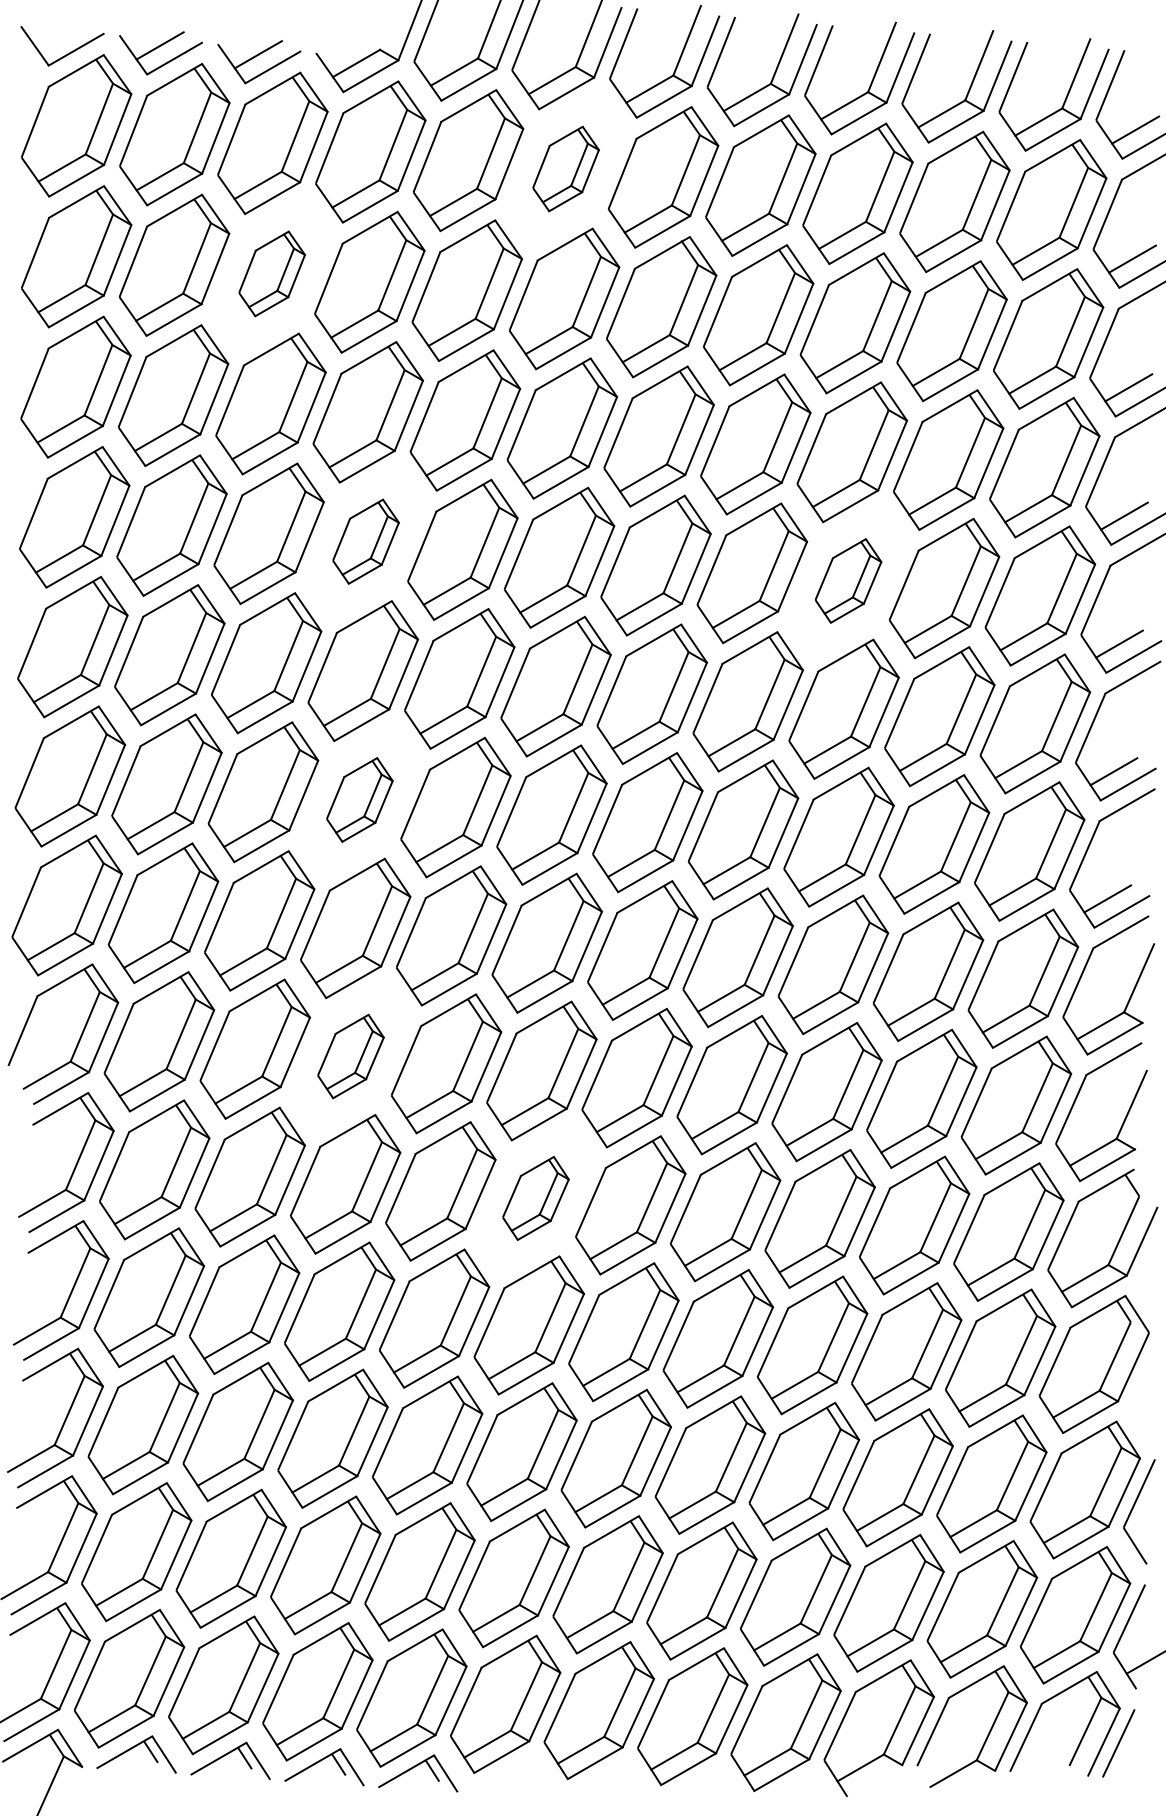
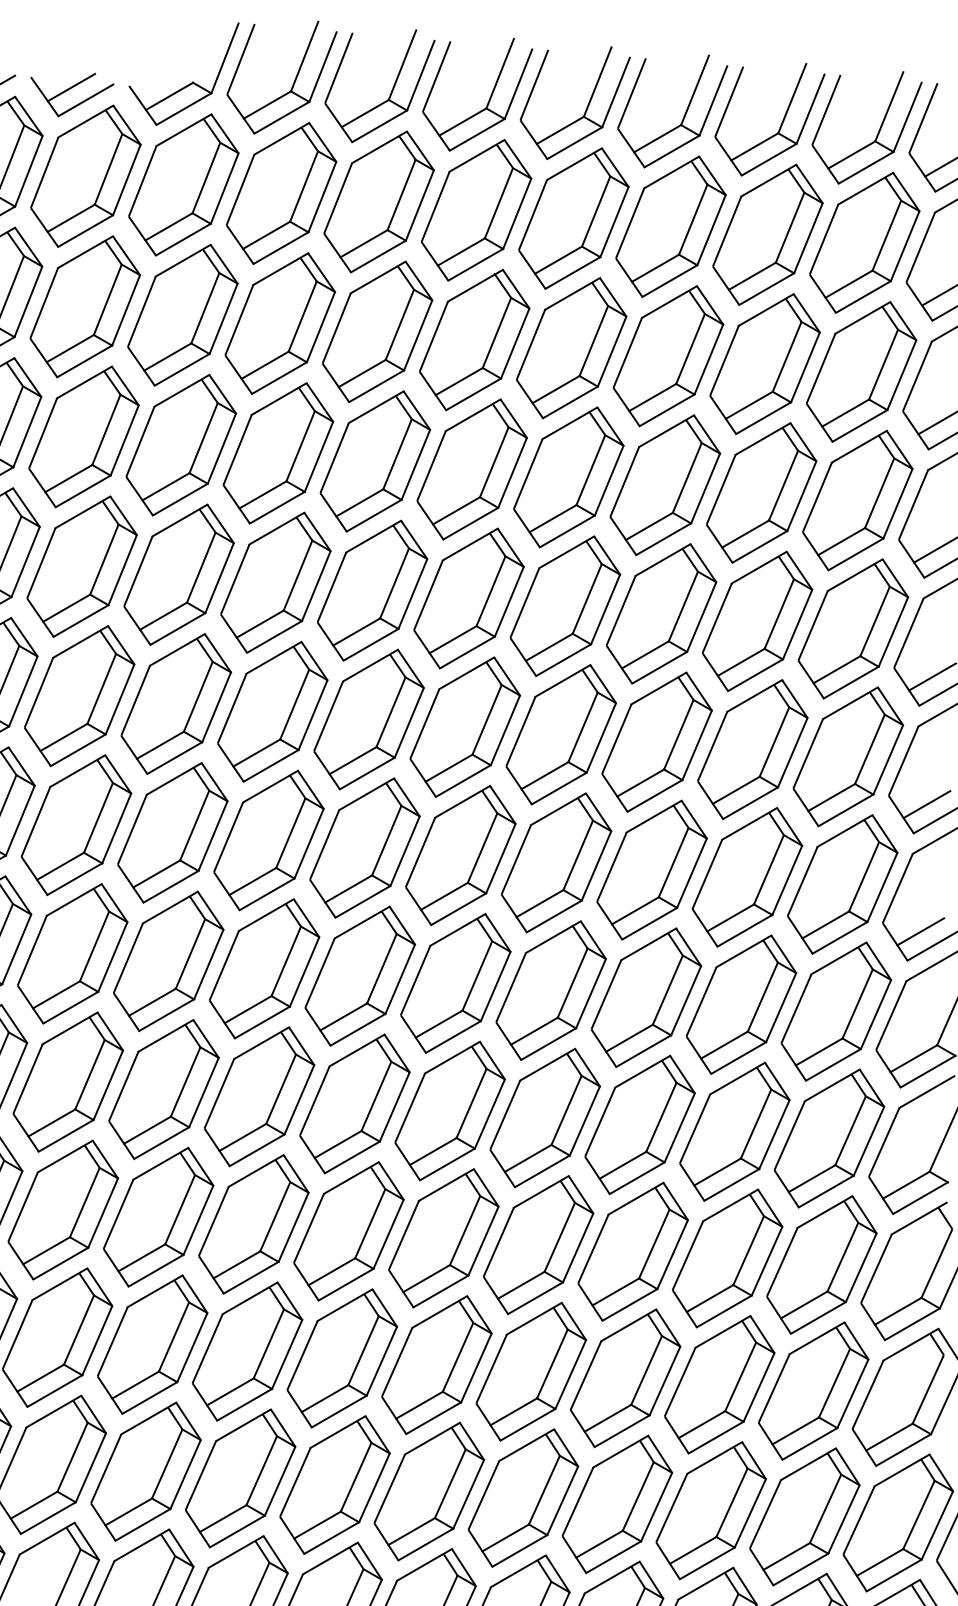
part: (565, 168) -> (378, 201), size x1.67
part: (271, 273) -> (84, 306), size x1.67
part: (365, 541) -> (178, 574), size x1.67
part: (848, 580) -> (661, 613), size x1.67
part: (359, 799) -> (172, 832), size x1.67
part: (350, 1056) -> (163, 1089), size x1.67
part: (535, 1198) -> (348, 1231), size x1.67

